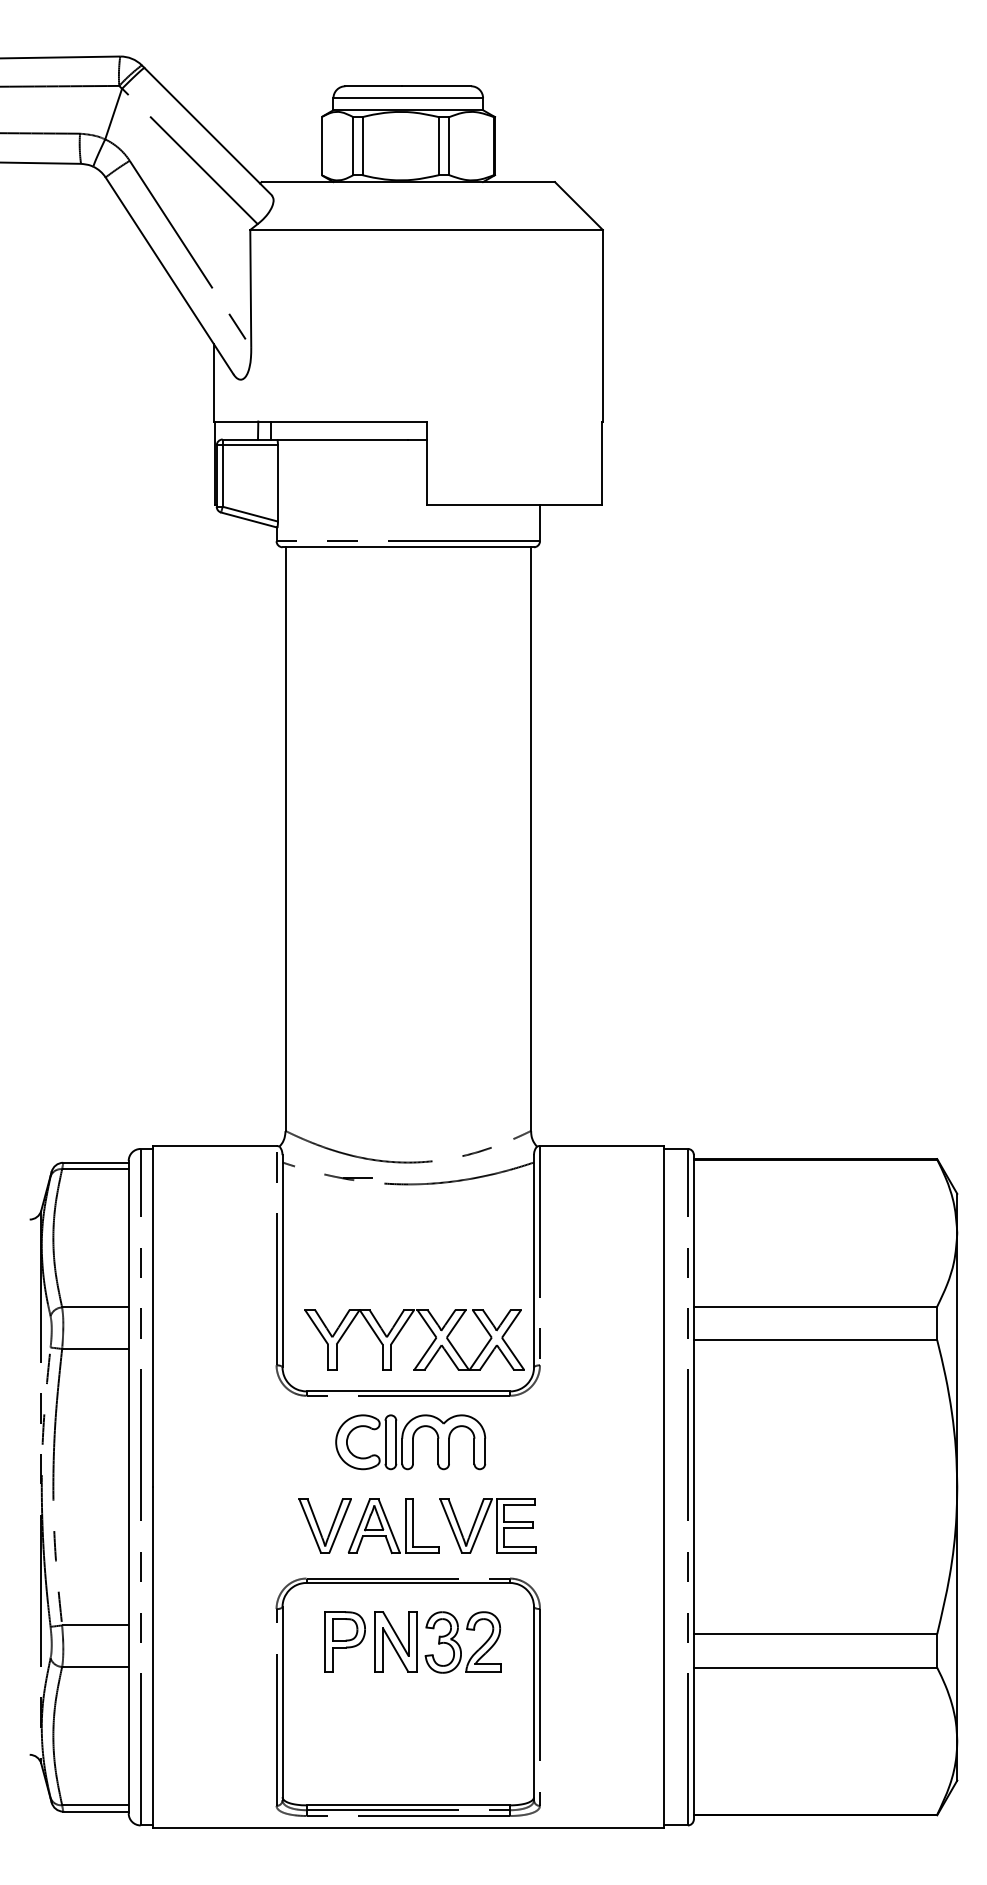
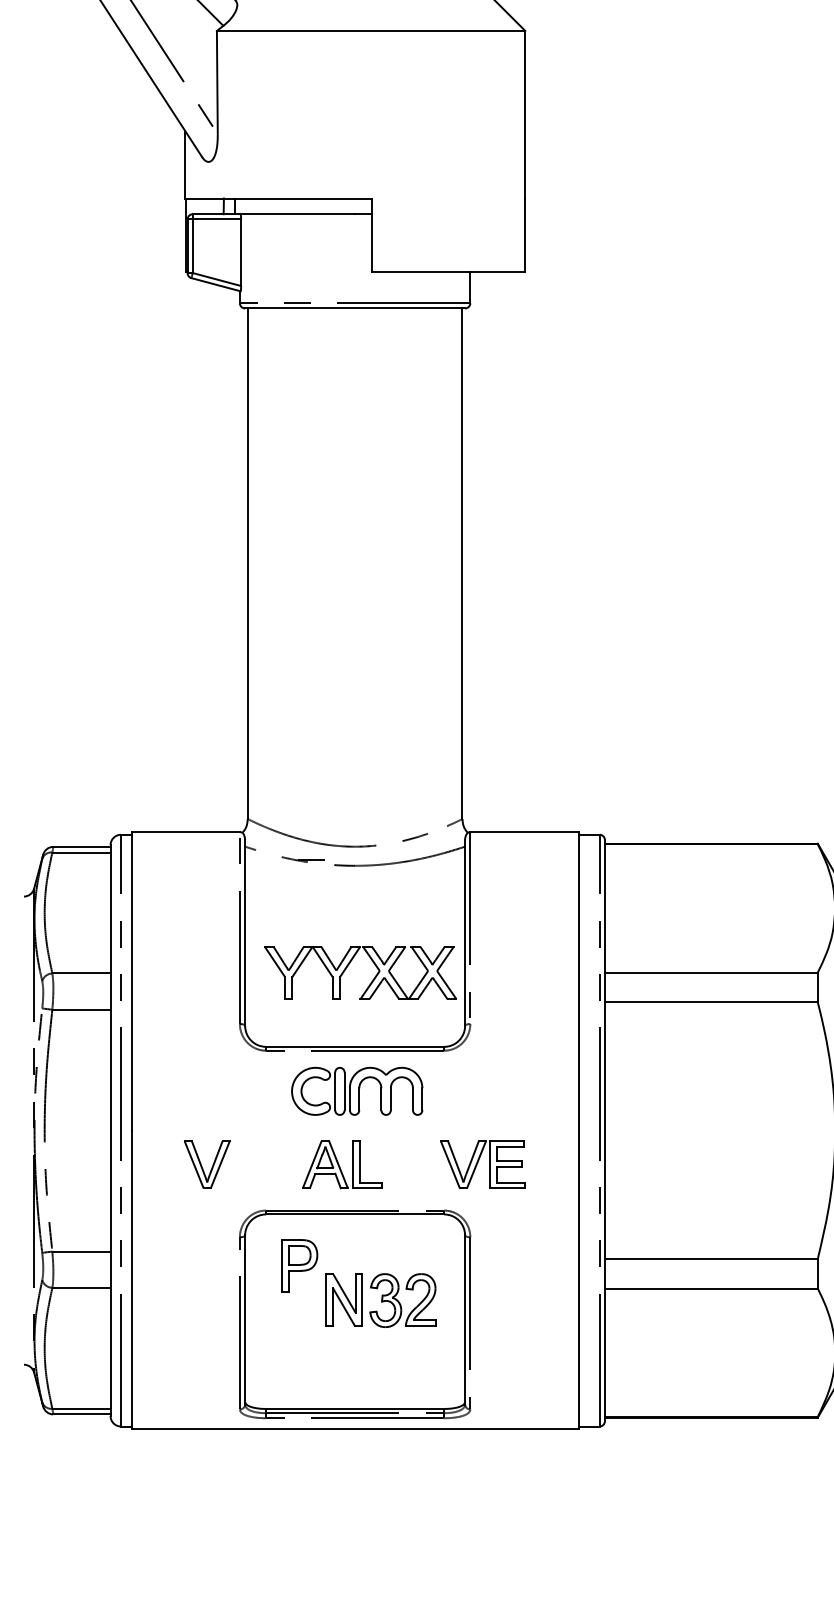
part: (402, 1329) -> (350, 963), moved
part: (324, 1525) -> (206, 1164), moved
part: (487, 1525) -> (482, 1164), moved
part: (437, 1642) -> (380, 1300), moved

